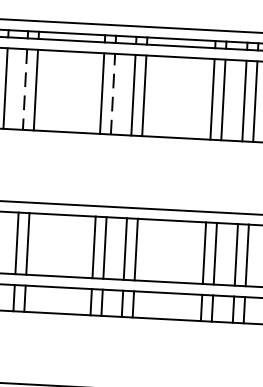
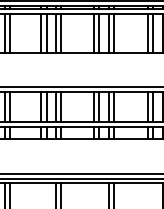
line: (24, 89) -> (4, 33), dashed -> solid
line: (113, 92) -> (46, 32), dashed -> solid

